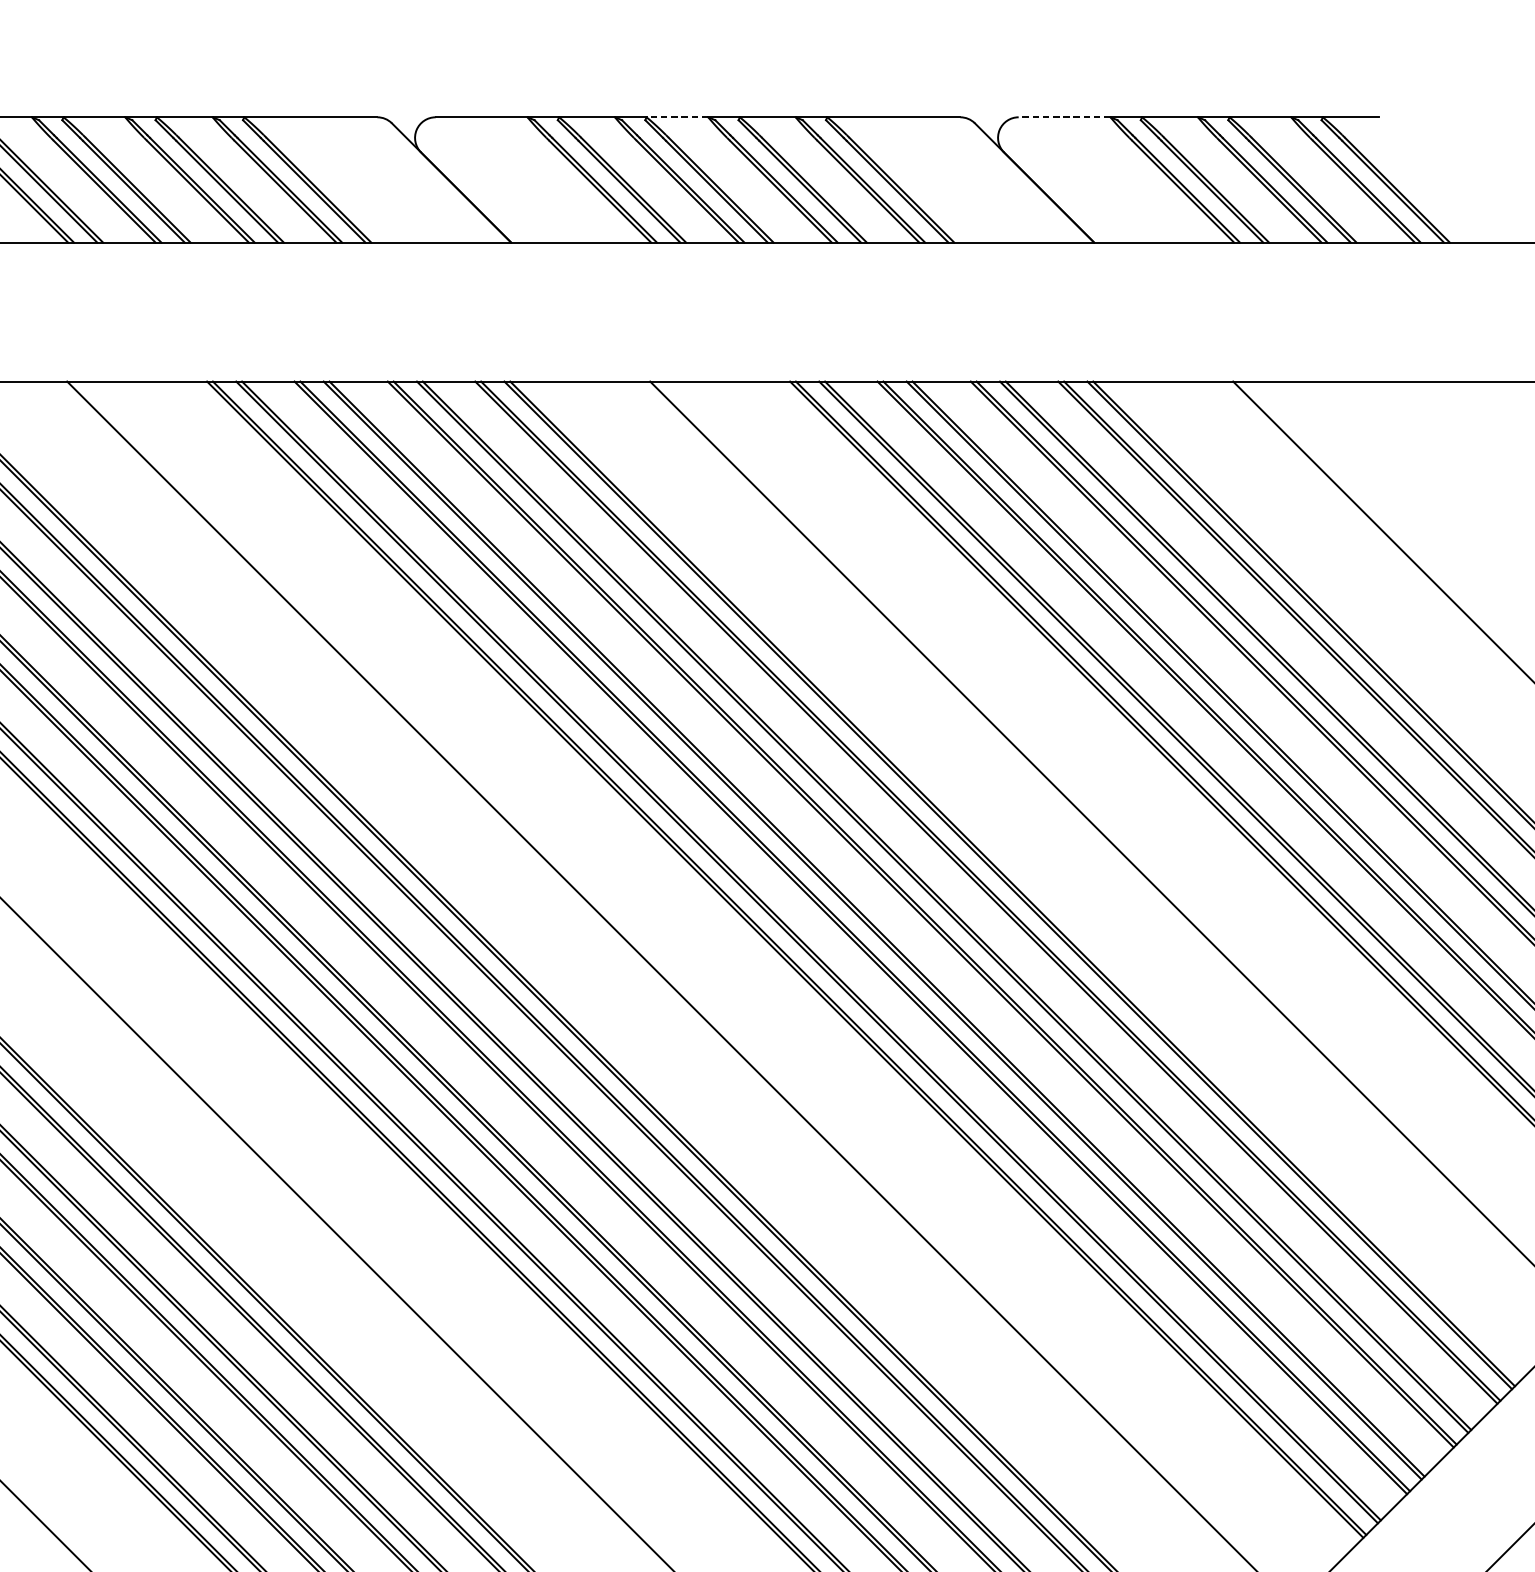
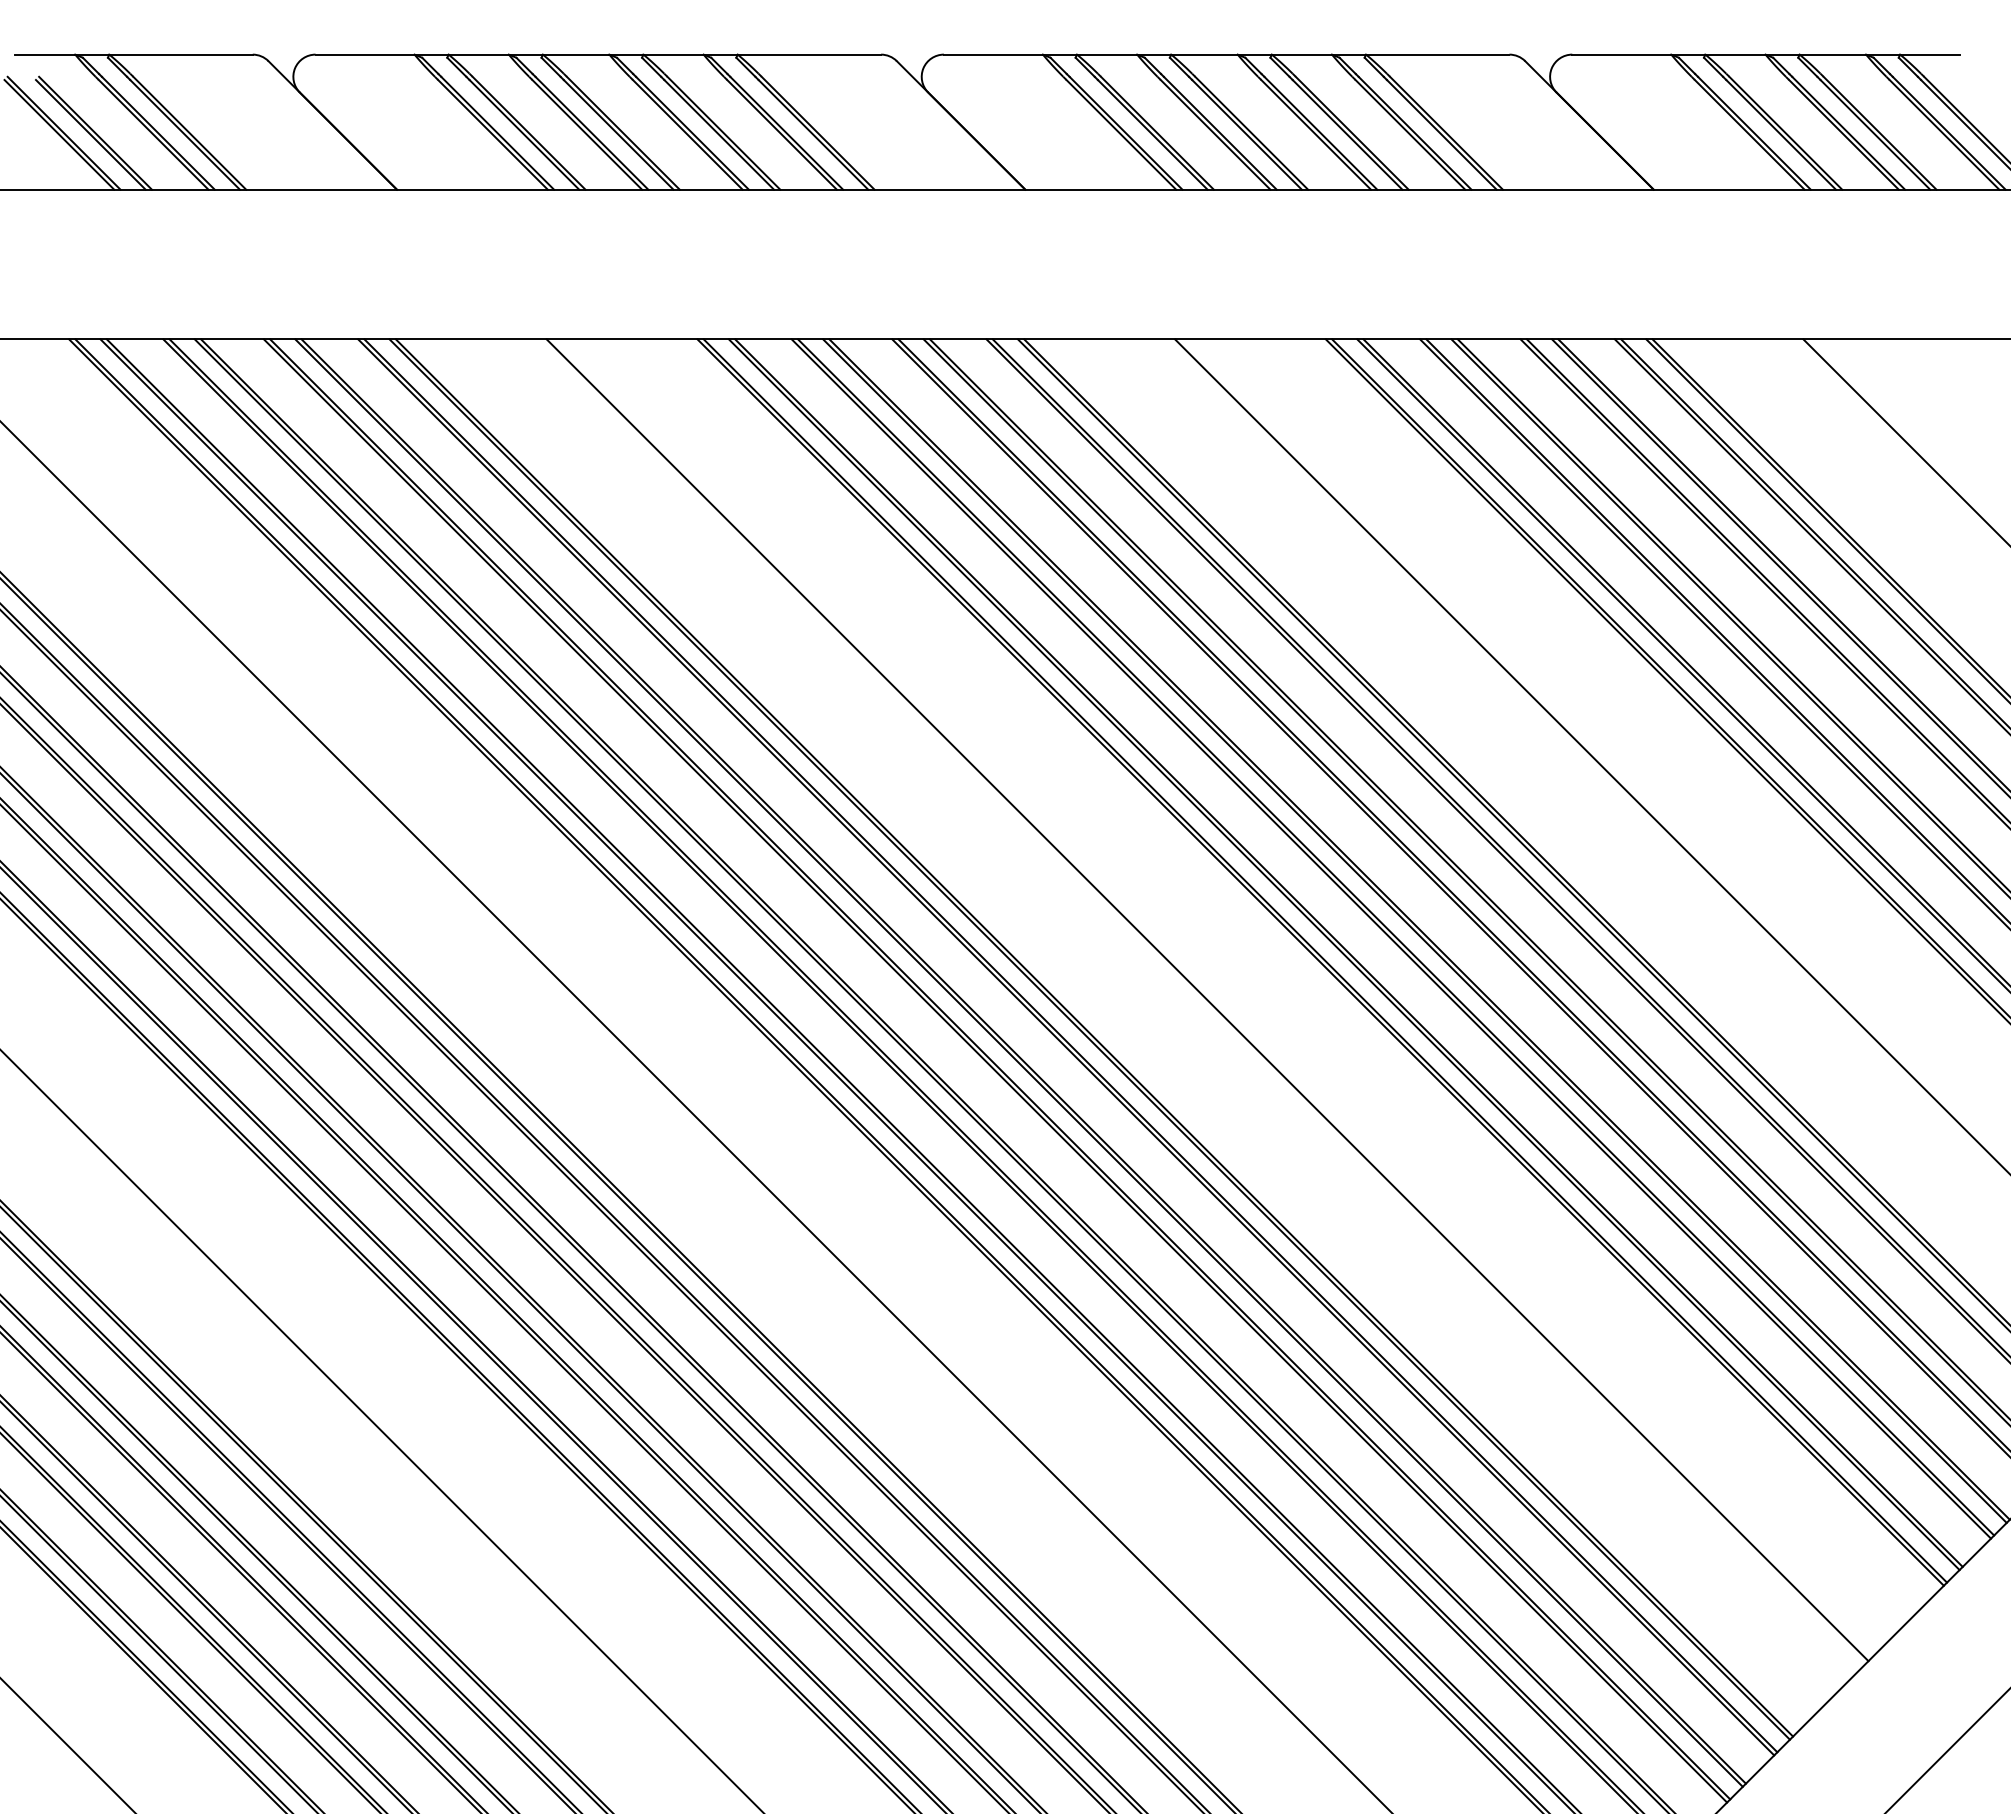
line: (676, 117) -> (1203, 54), dashed -> solid
line: (1064, 117) -> (1621, 54), dashed -> solid

